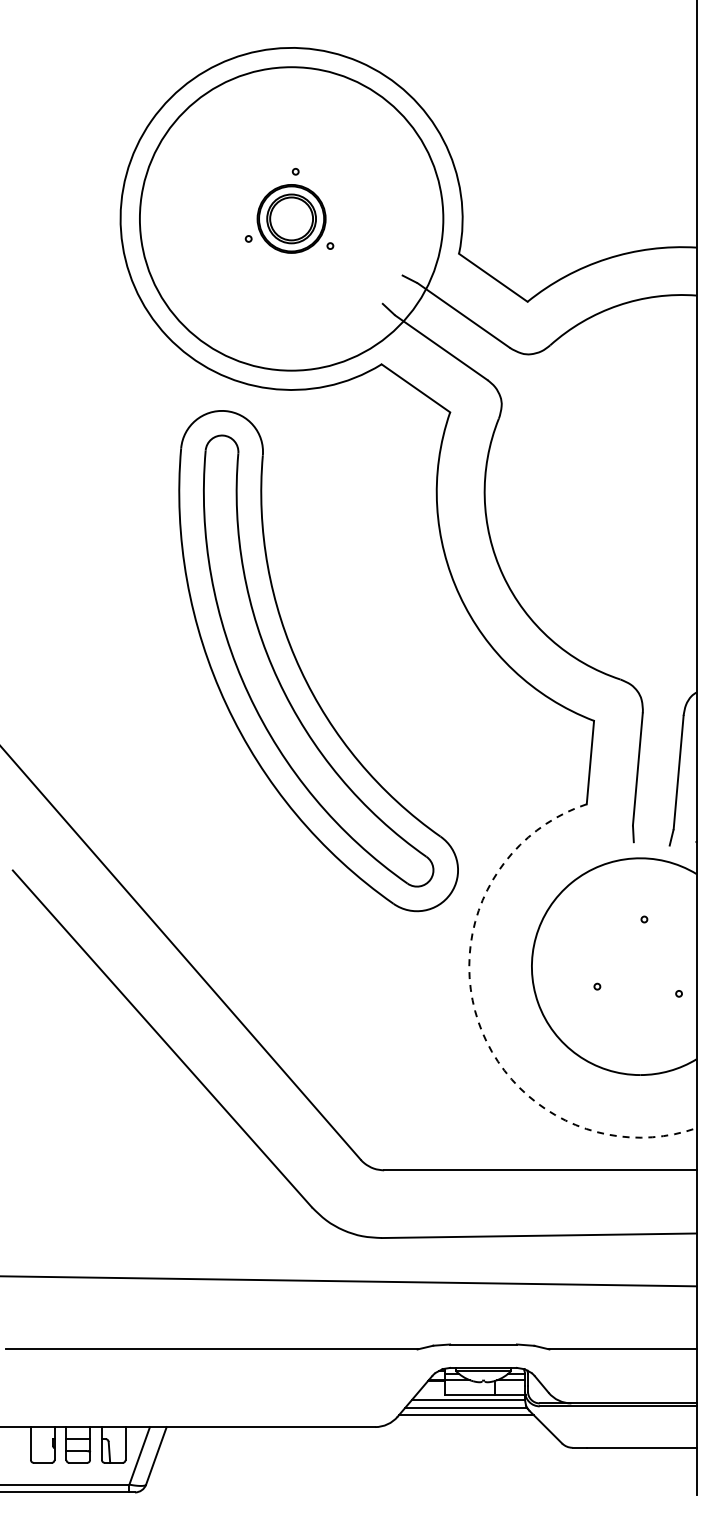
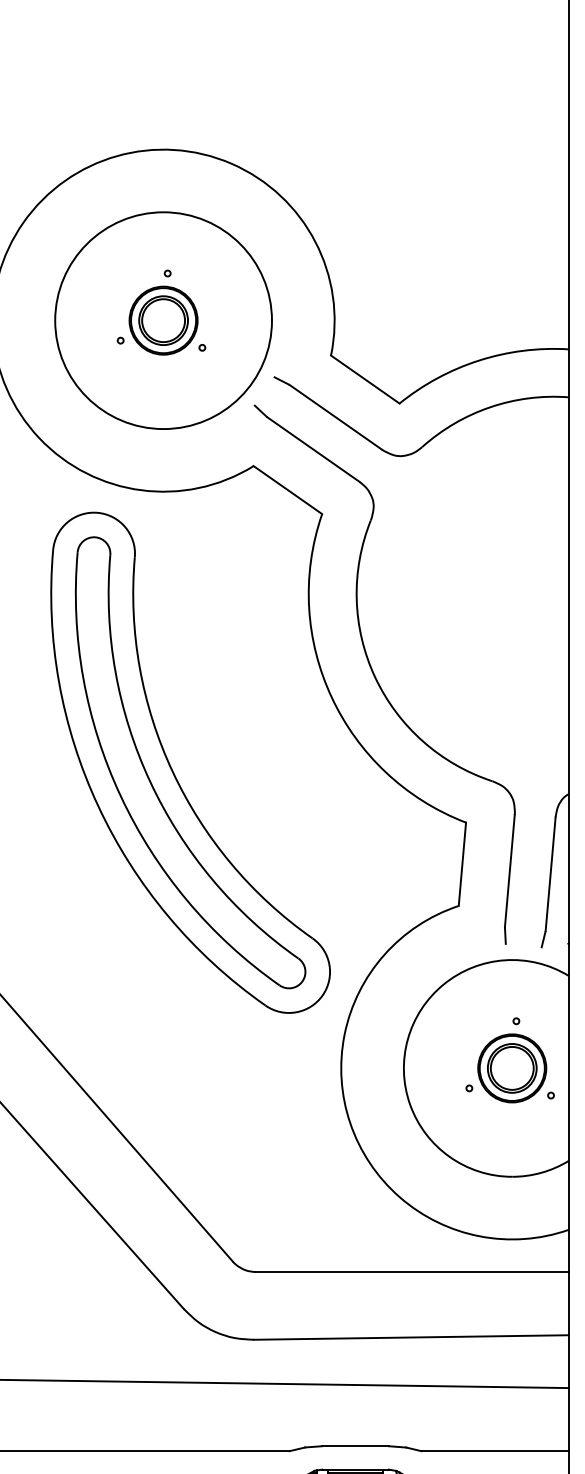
circle: (291, 218) -> (163, 320), size x0.71
part: (640, 966) -> (512, 1068), added
arc: (478, 1021) -> (350, 1123), dashed -> solid

